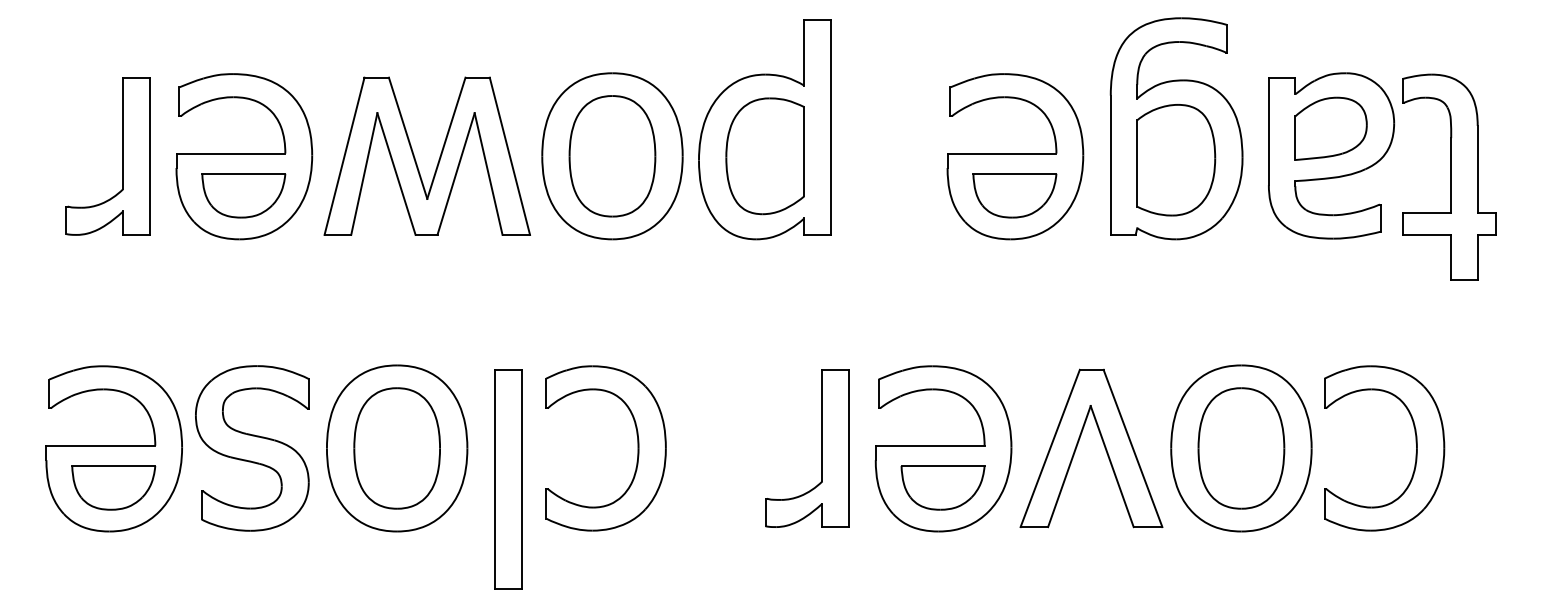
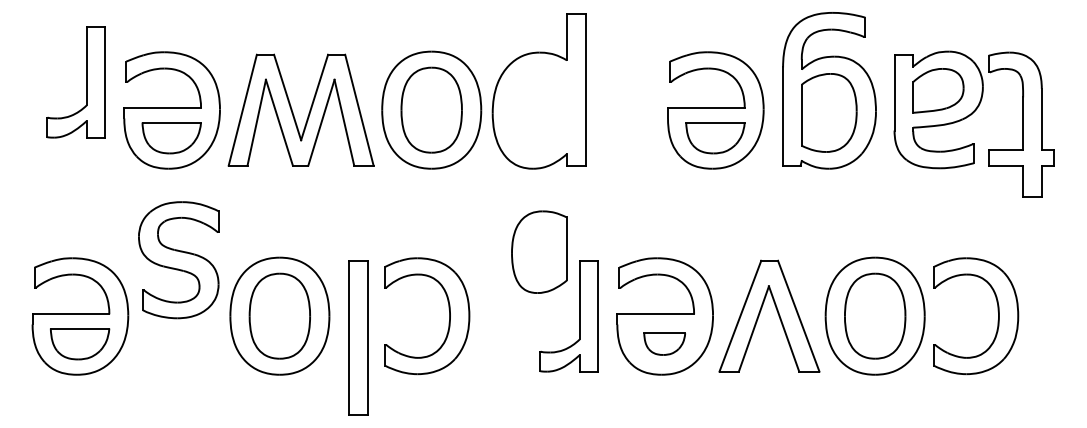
part: (765, 155) -> (539, 251), moved
part: (122, 156) -> (86, 82), moved
part: (251, 448) -> (178, 260), moved
part: (942, 488) -> (664, 344), size x0.7

